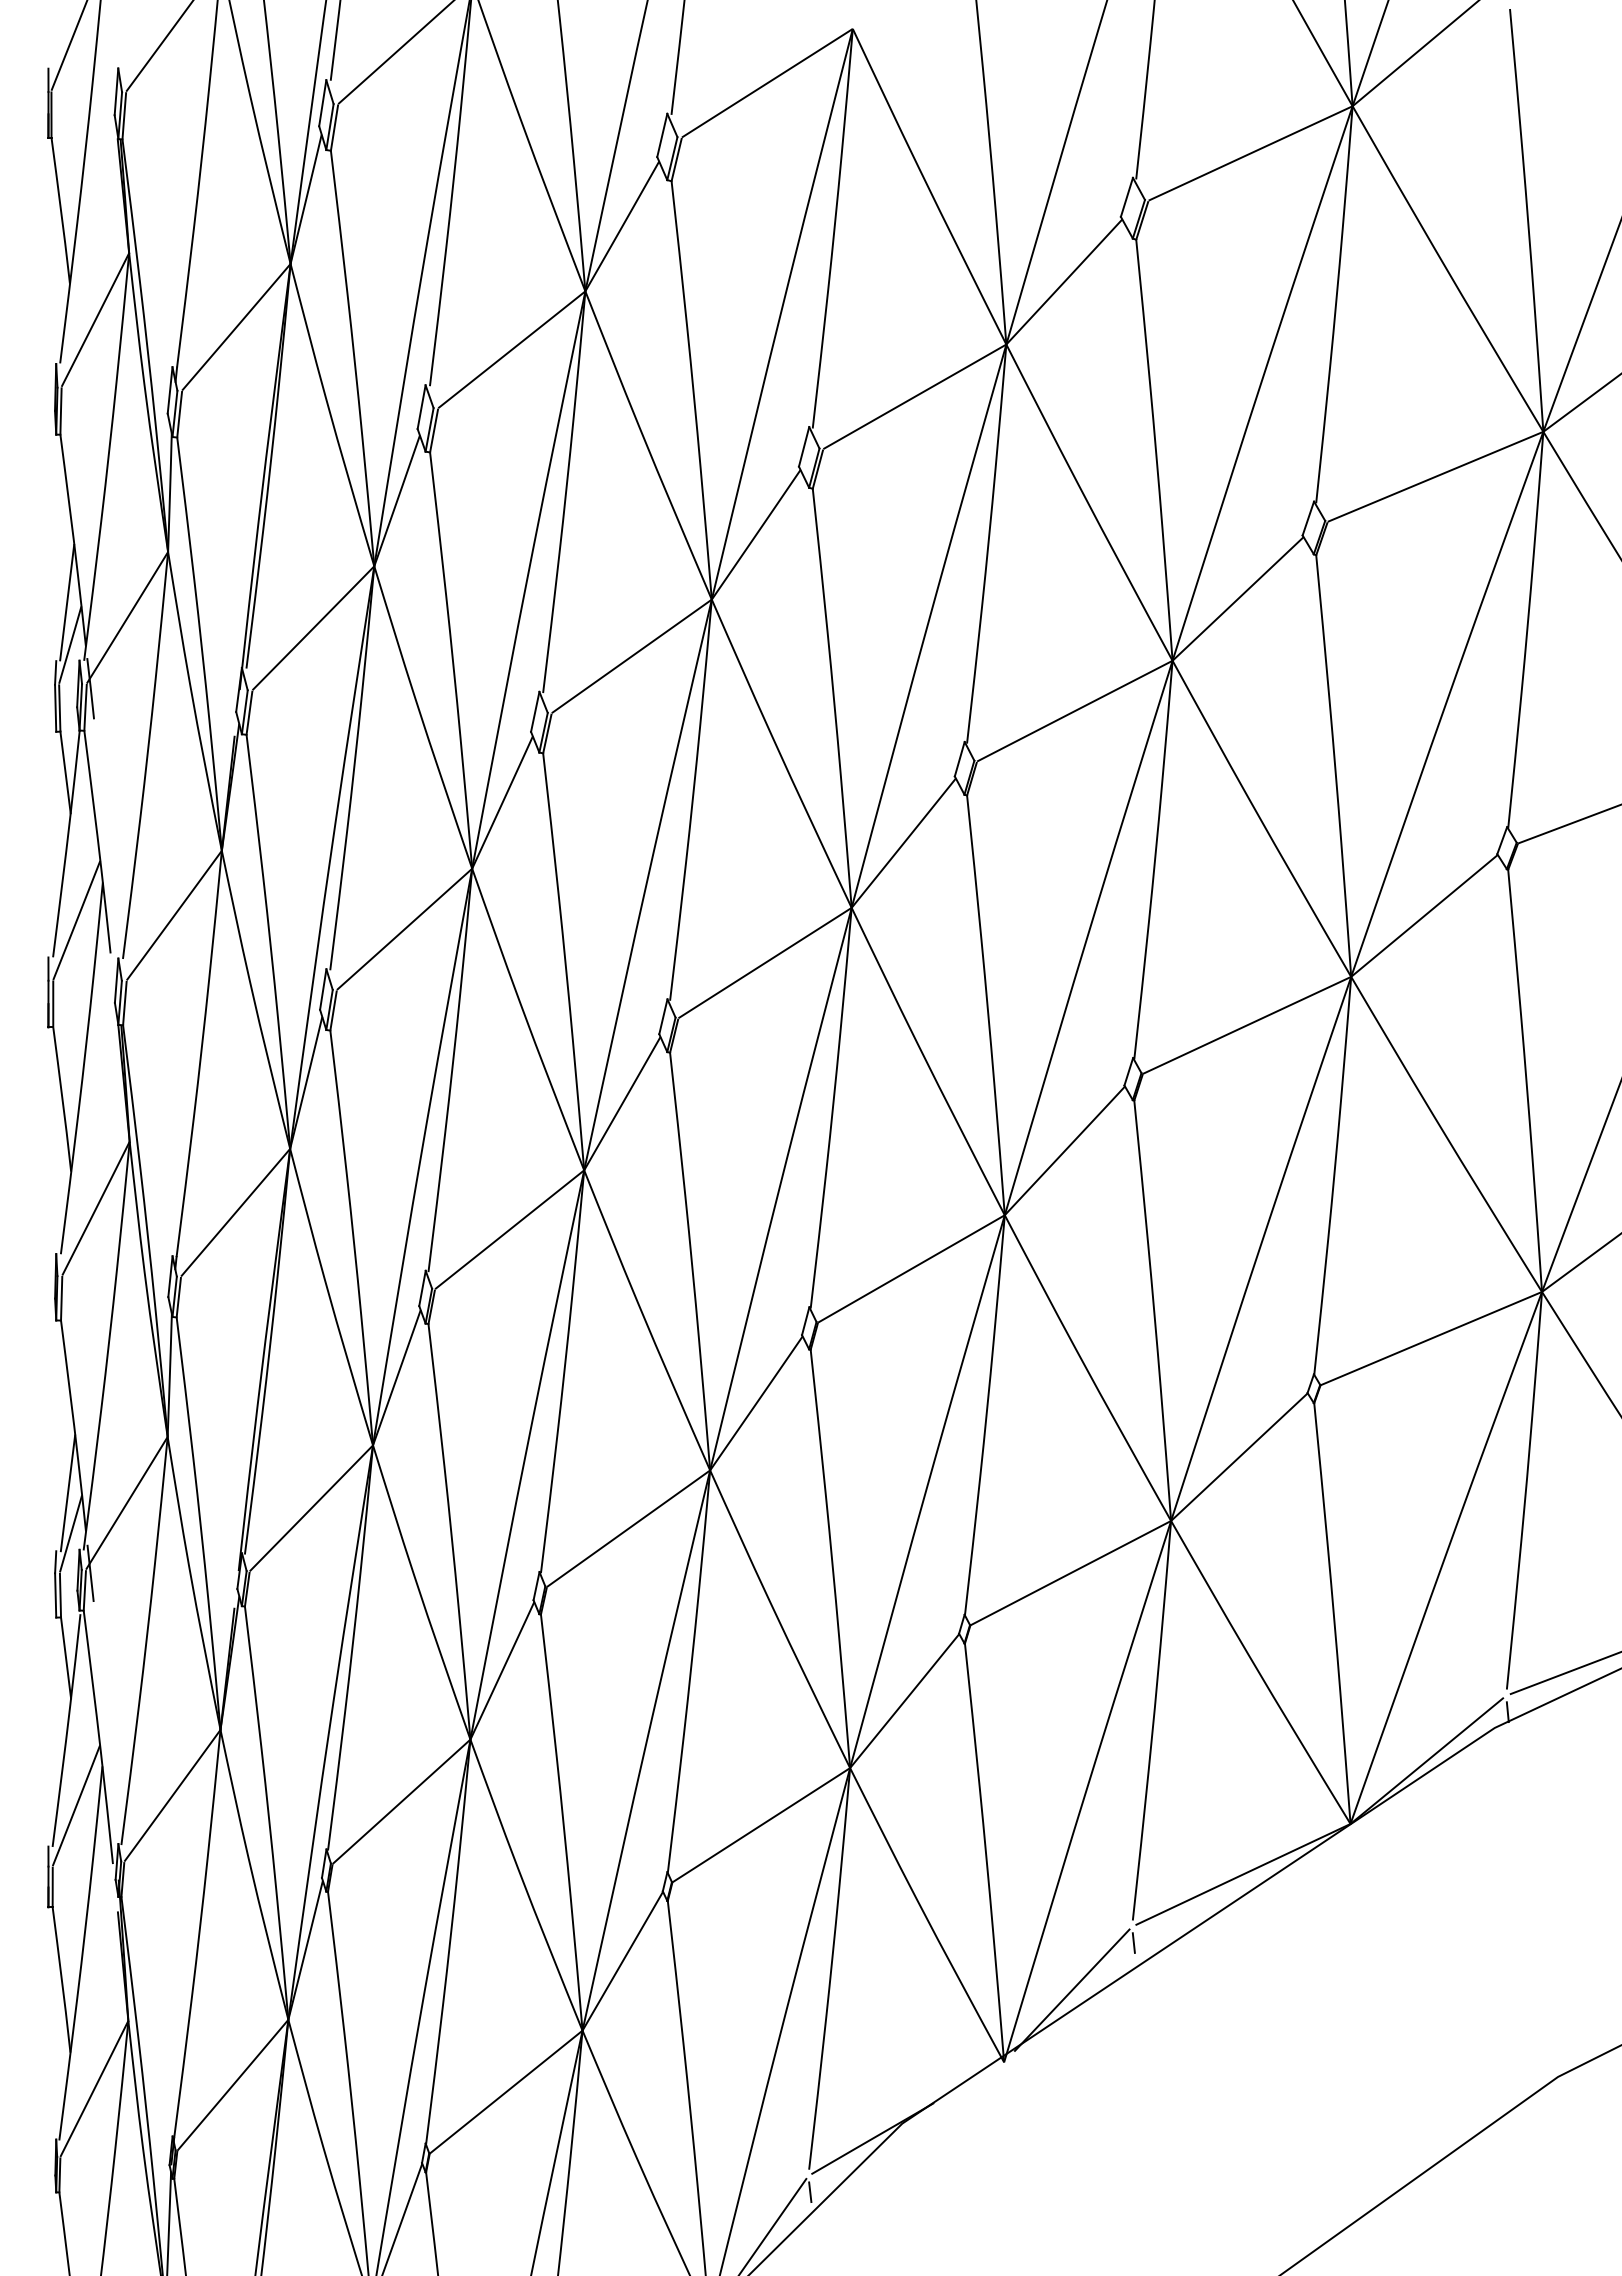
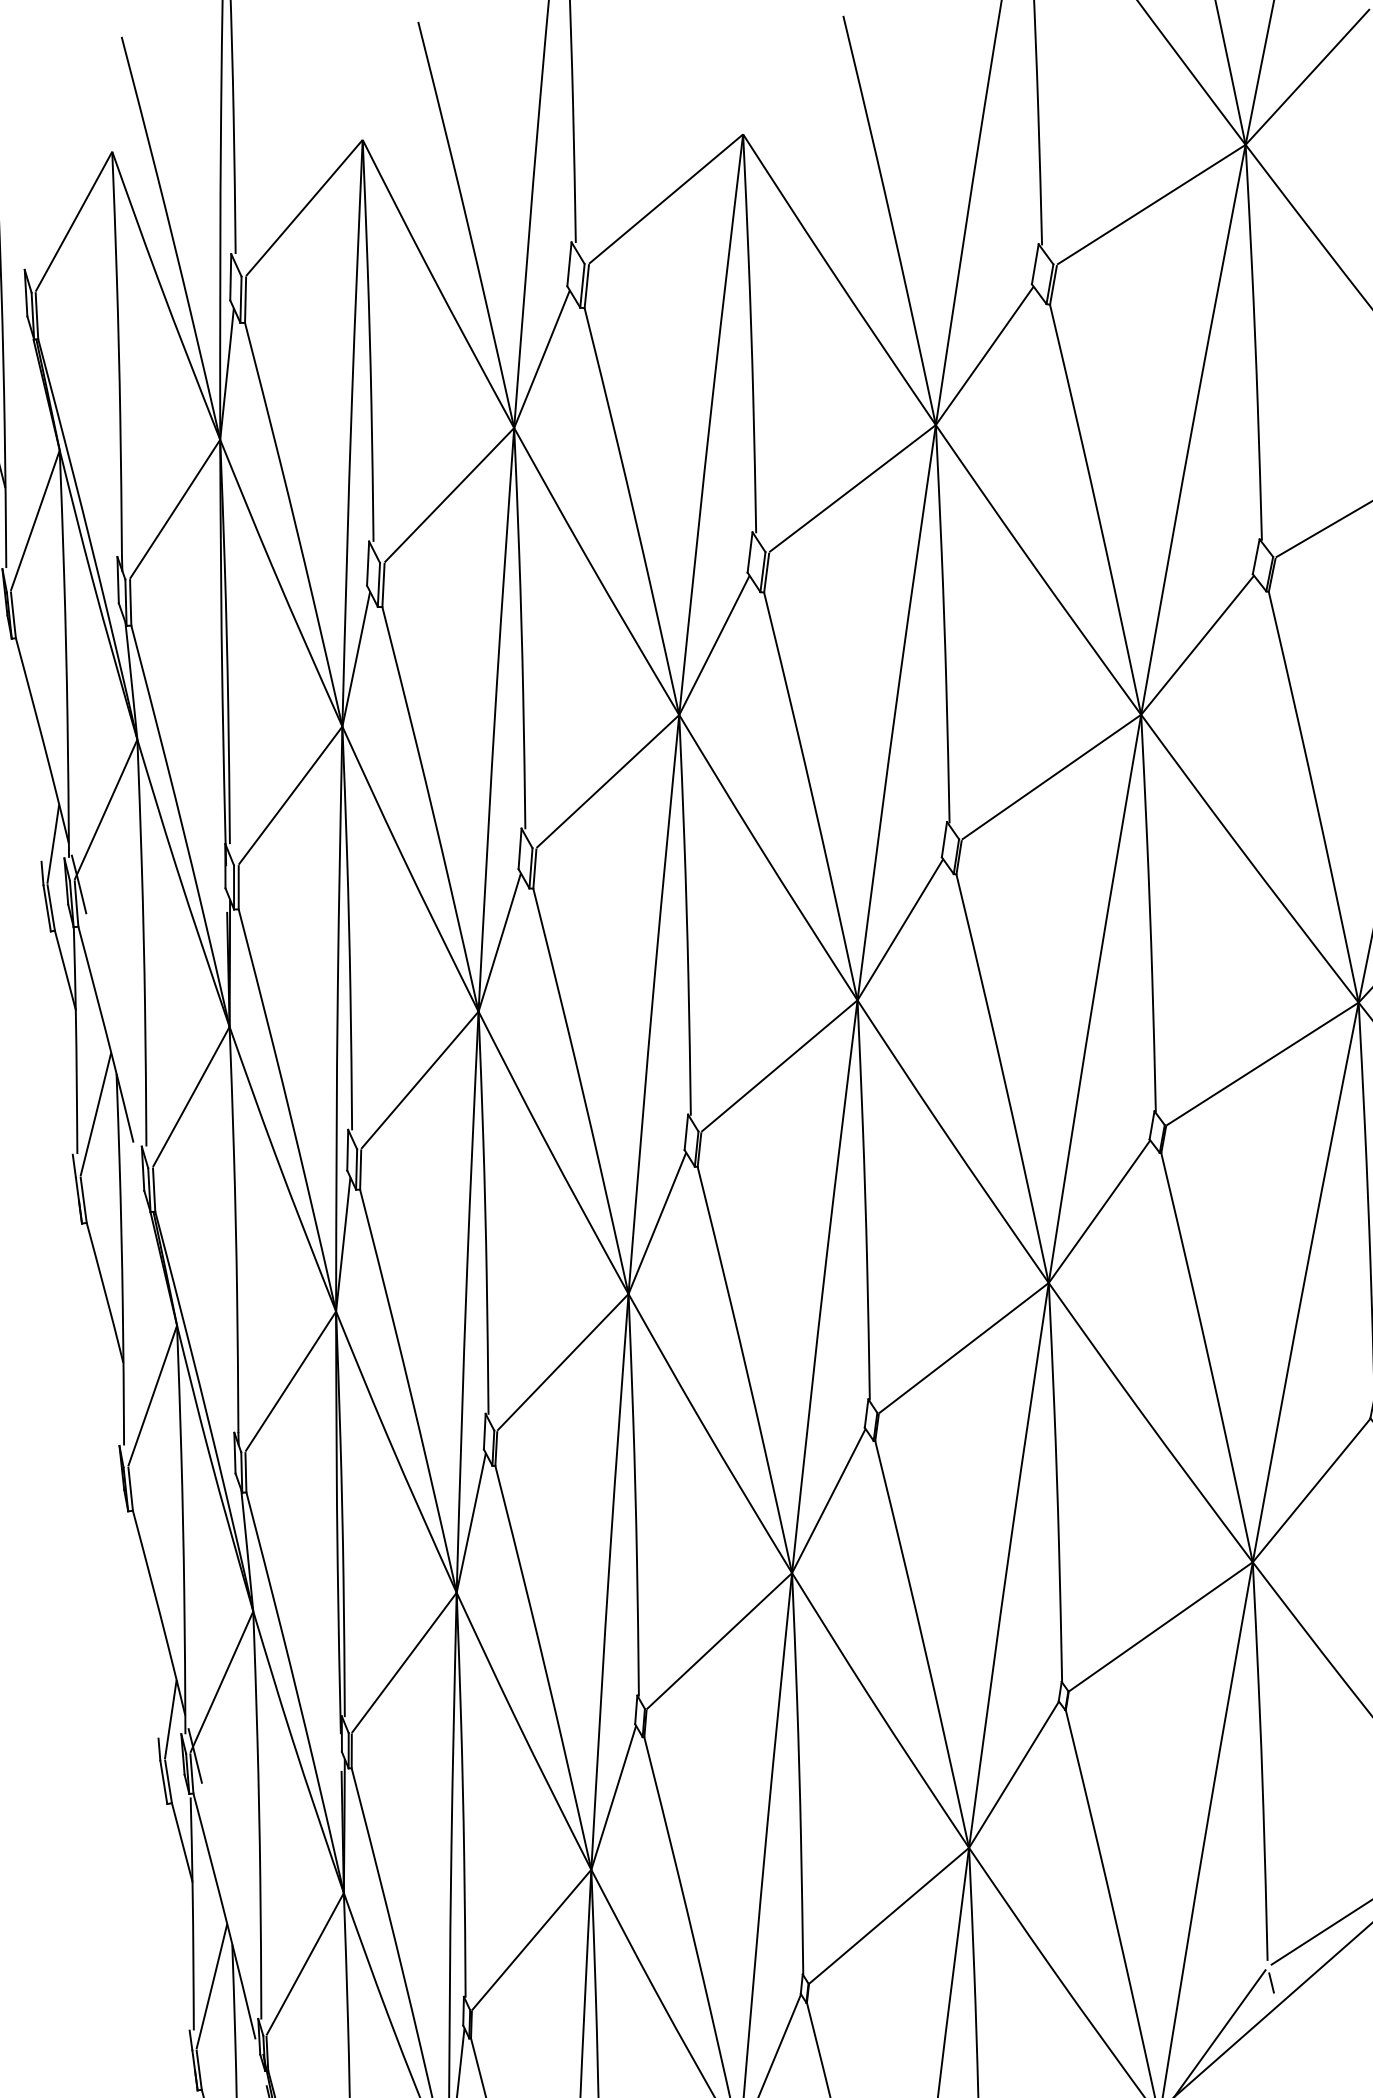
line: (67, 602) -> (44, 802), removed
line: (67, 1493) -> (162, 1680), removed

